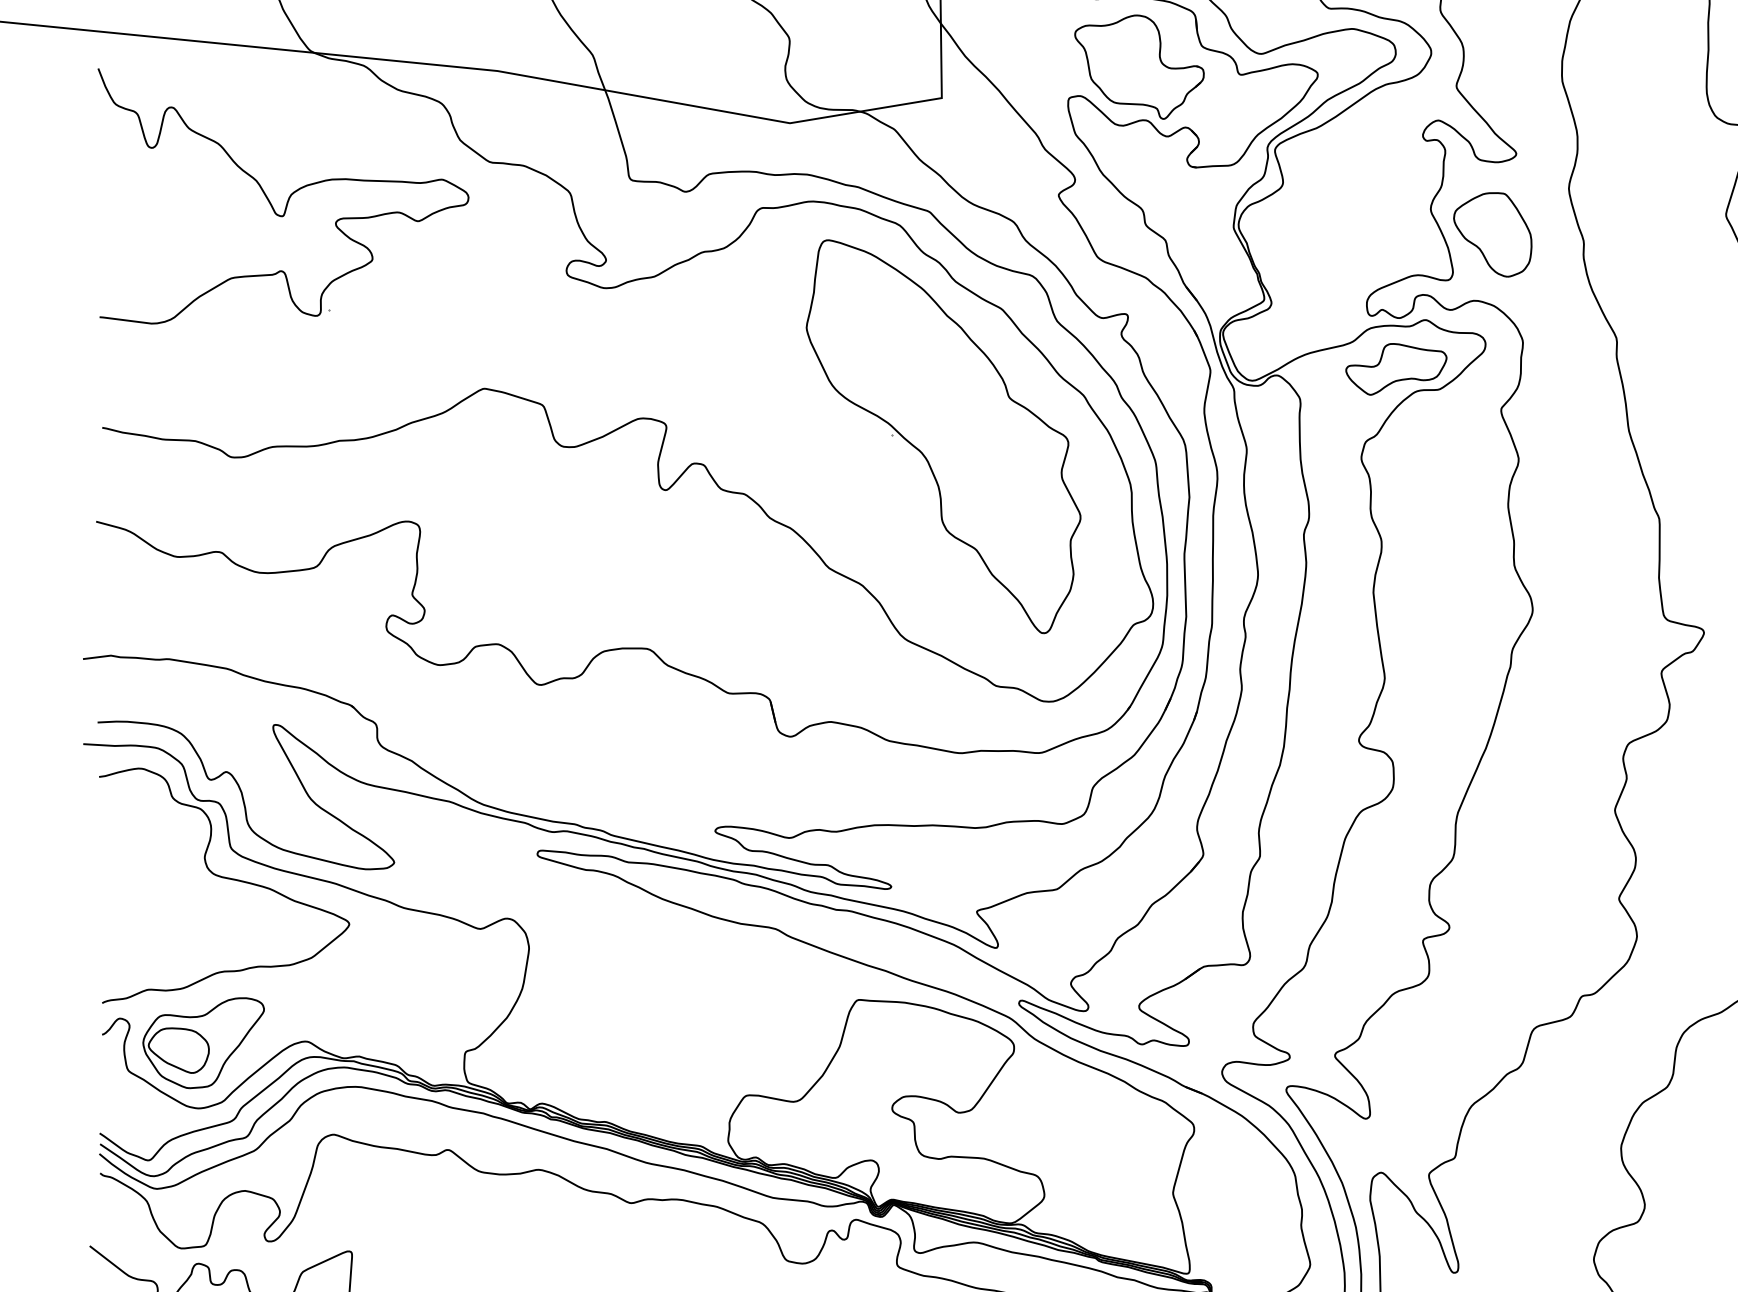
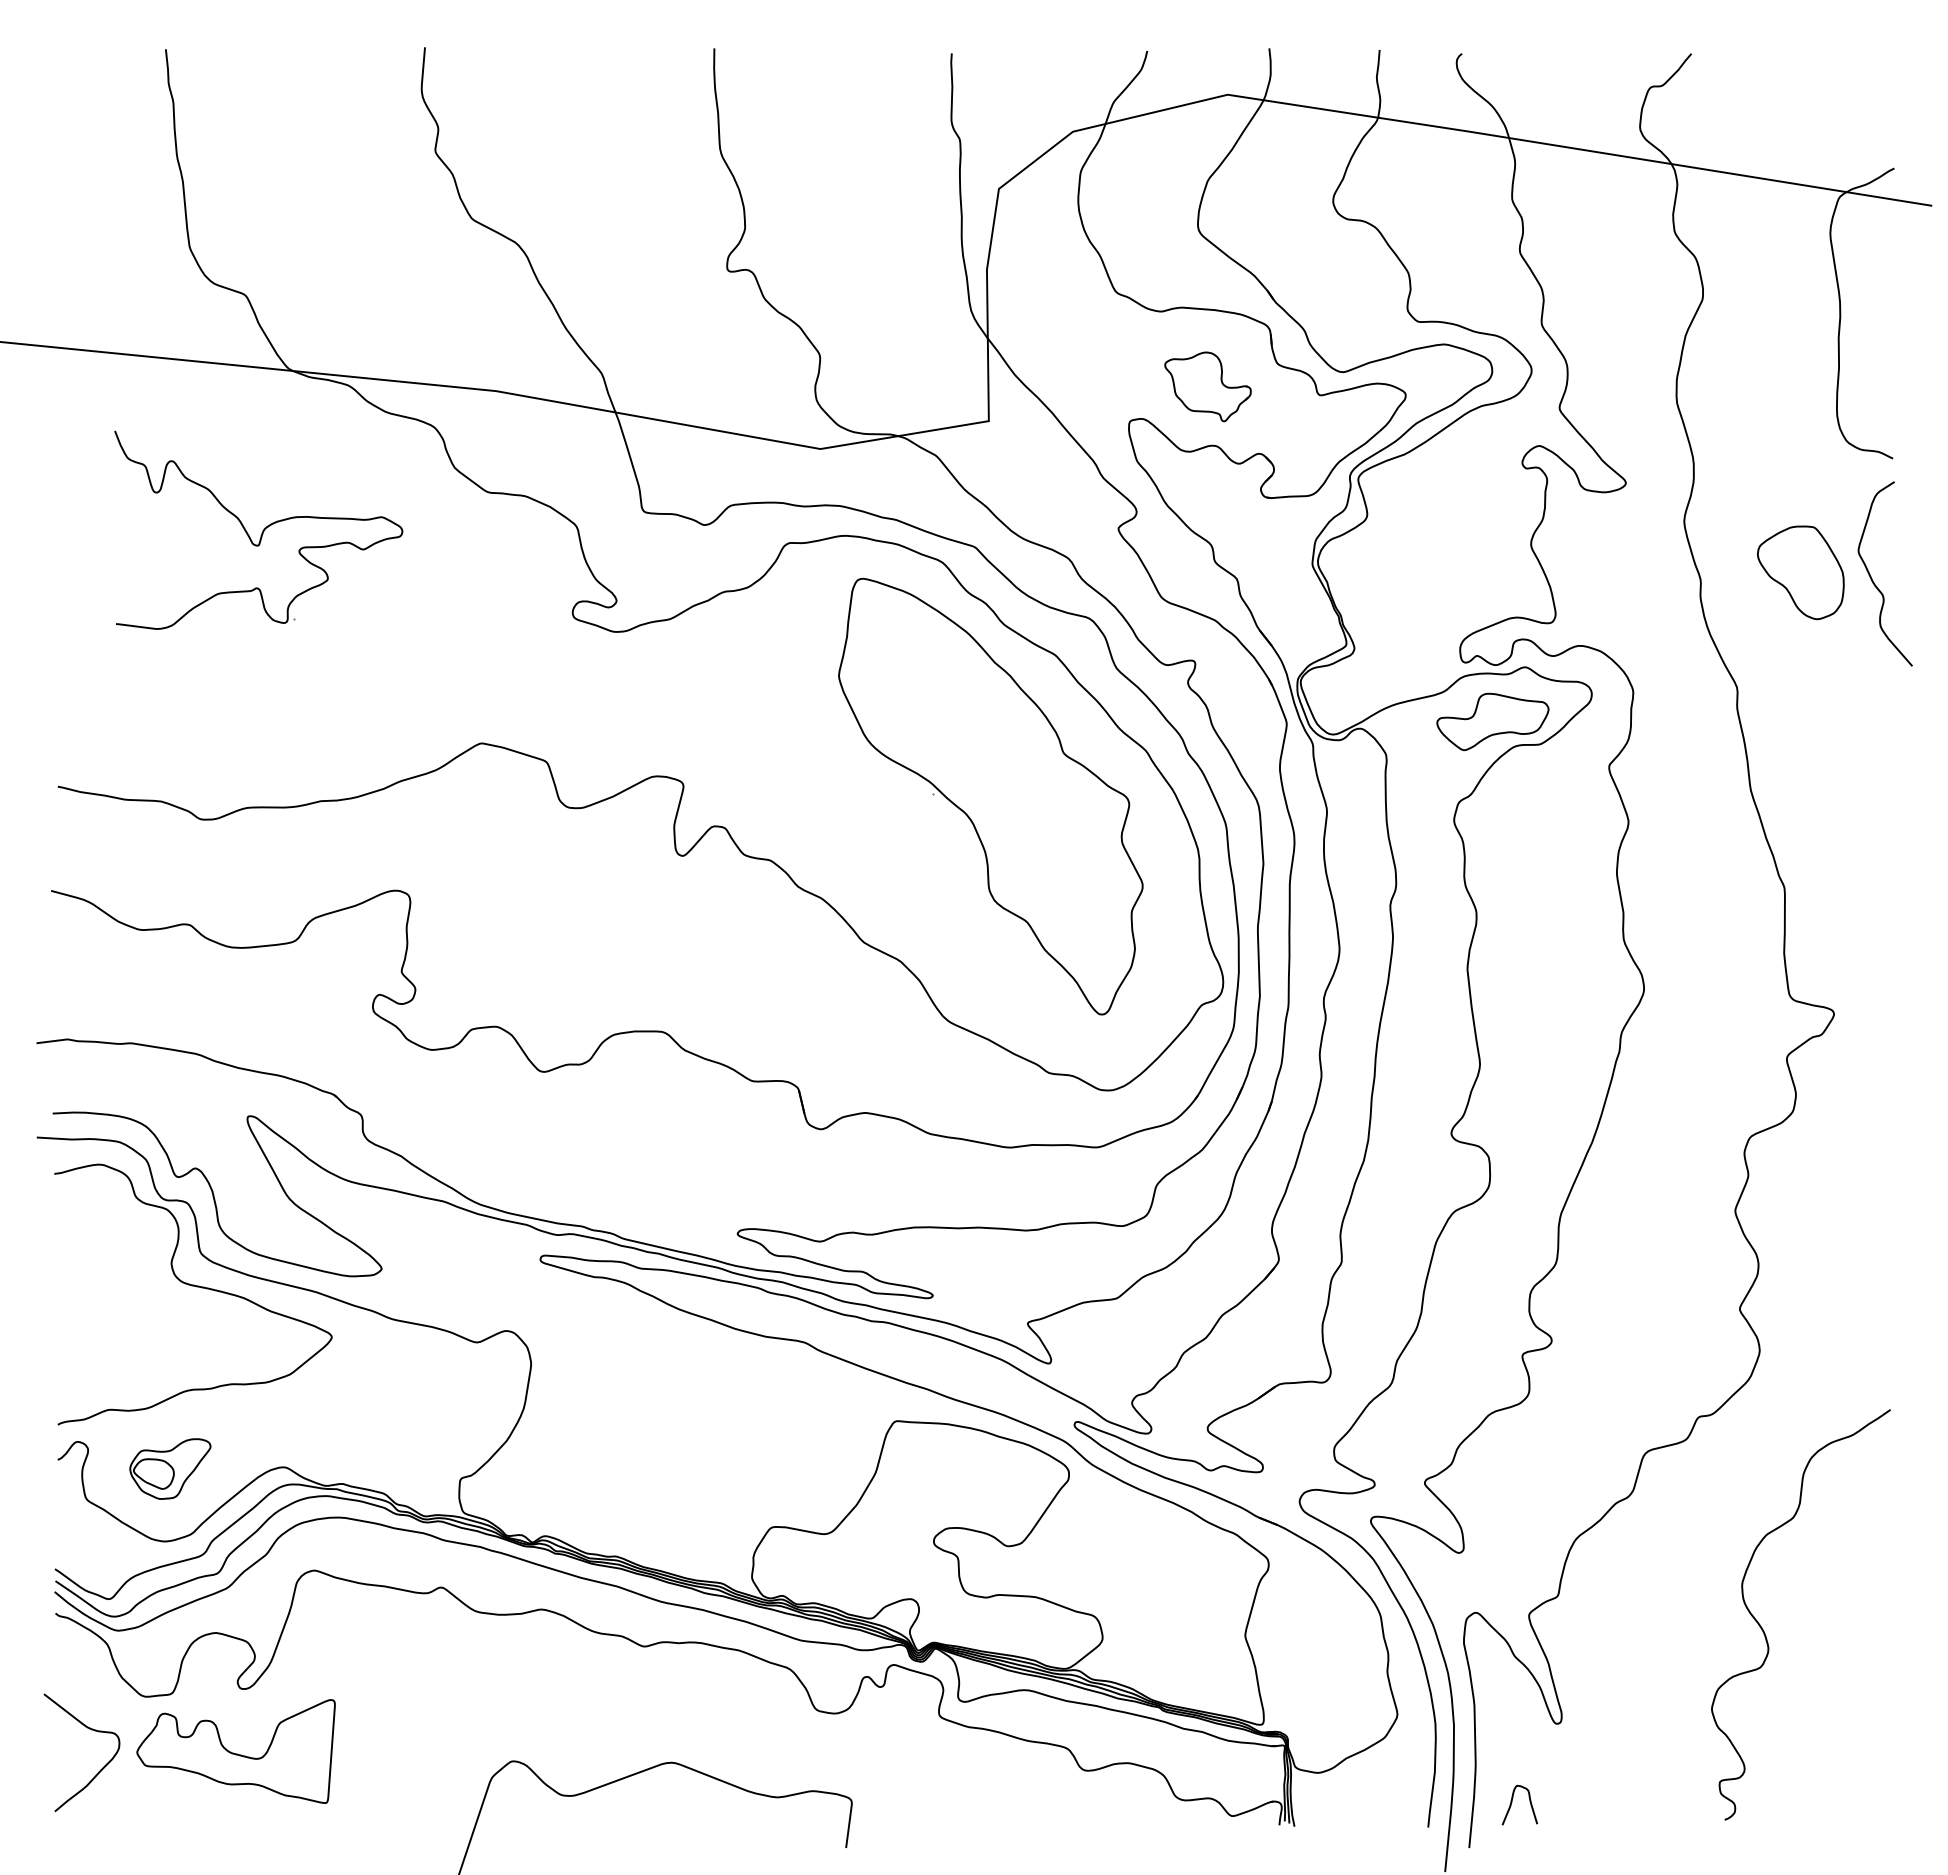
part: (1138, 66) -> (1207, 386), size x0.6
part: (283, 196) -> (258, 530), size x0.7
part: (1492, 234) -> (1800, 572), moved
part: (203, 1042) -> (170, 1468), size x0.6

